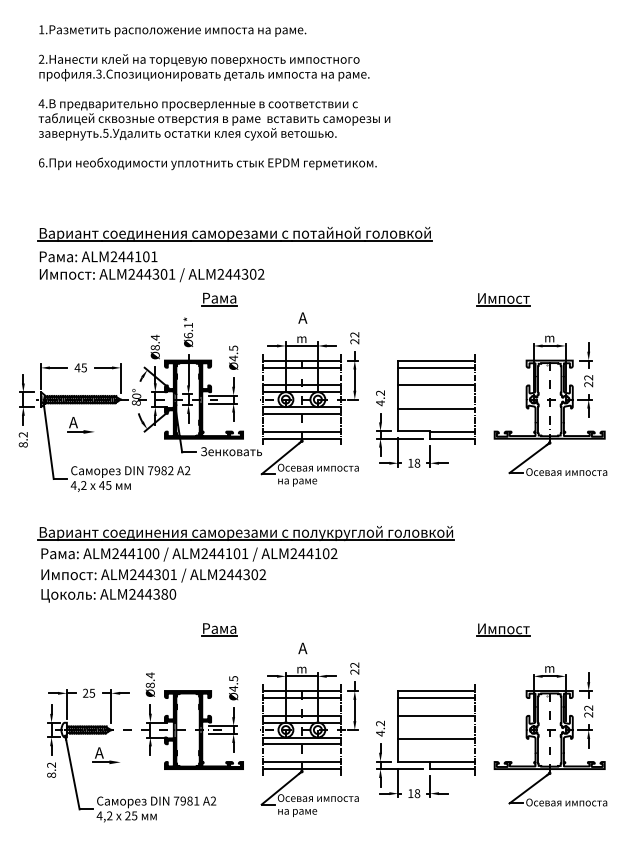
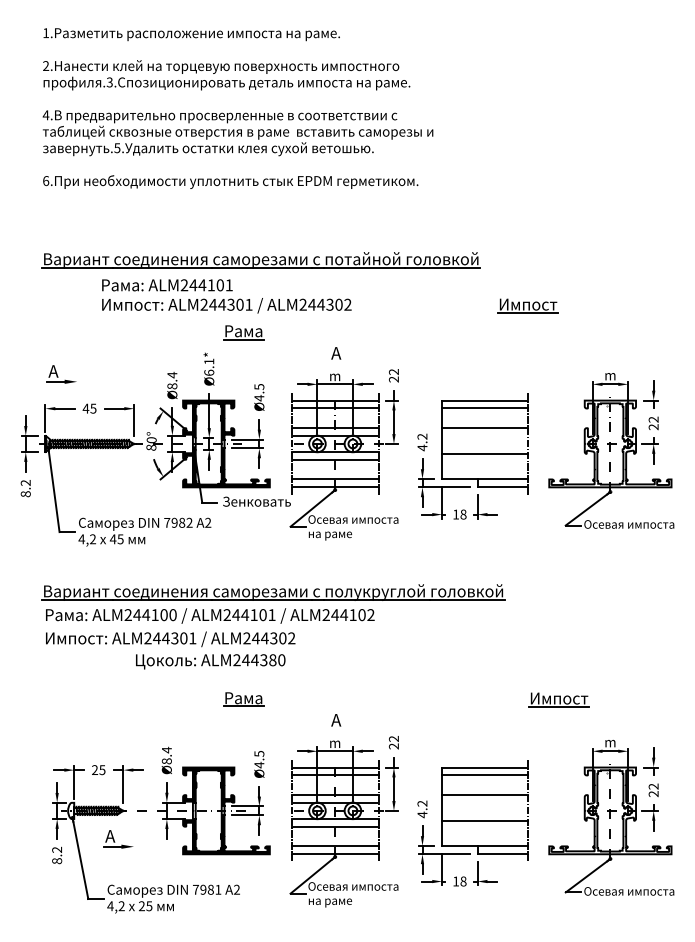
text: (151, 266) -> (226, 296), moved
part: (502, 299) -> (527, 305), moved
part: (80, 425) -> (61, 374), moved
text: (108, 595) -> (210, 661), moved

